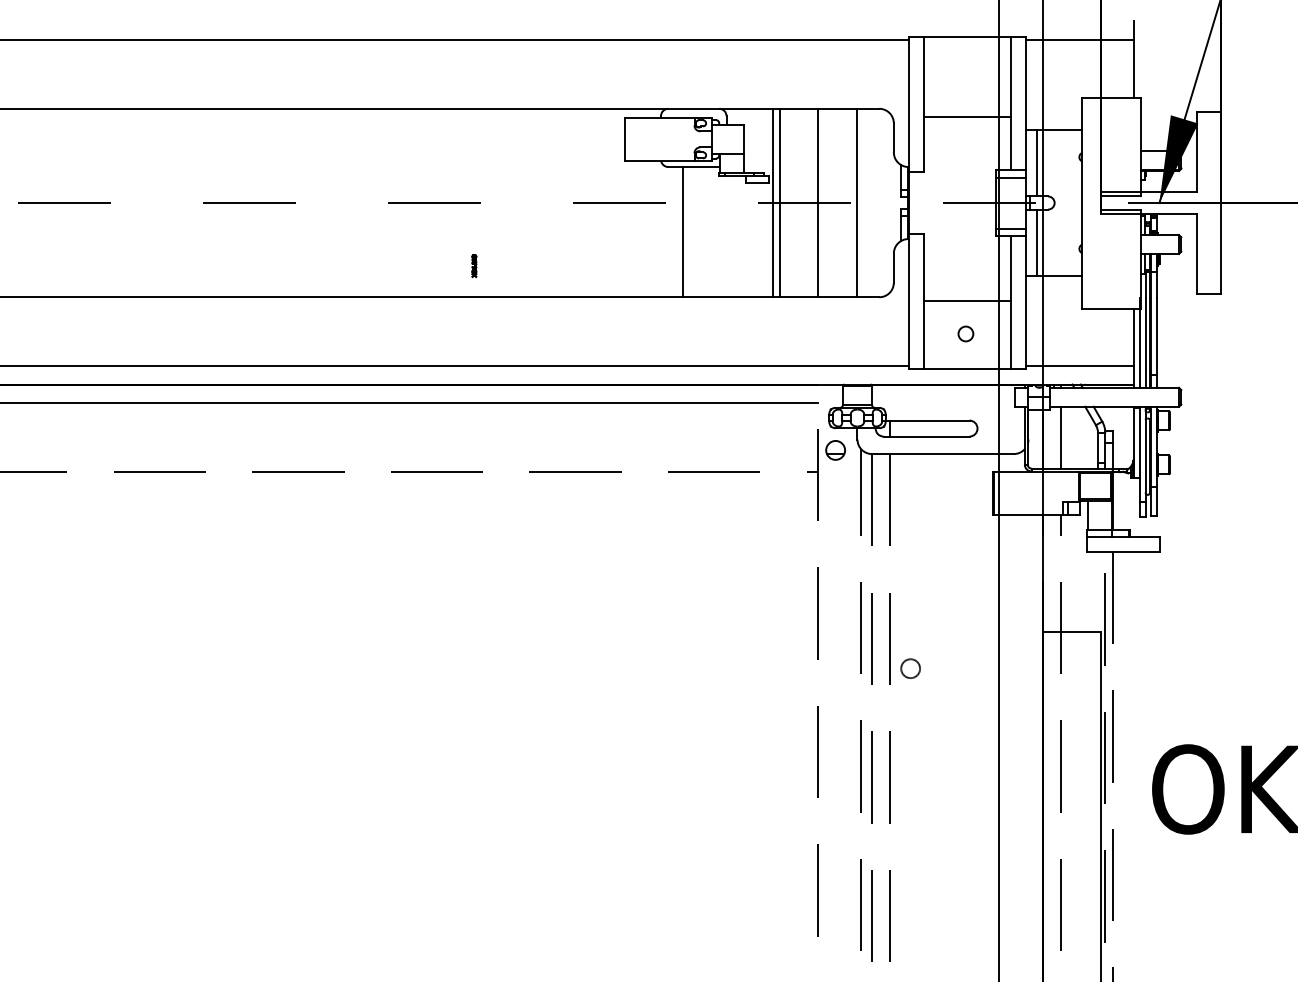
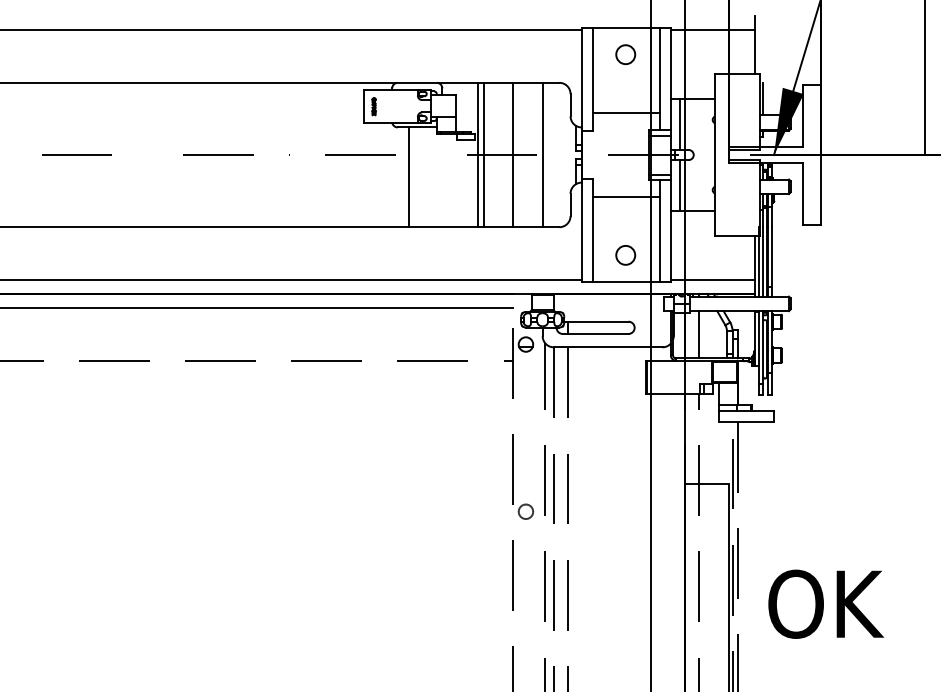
circle: (965, 71) -> (625, 54), added
line: (967, 117) -> (626, 113), moved
line: (1145, 129) -> (763, 98), added
part: (474, 266) -> (374, 107), moved
line: (967, 300) -> (626, 196), moved
circle: (965, 333) -> (625, 254), size x1.67
circle: (910, 668) -> (525, 511), moved

